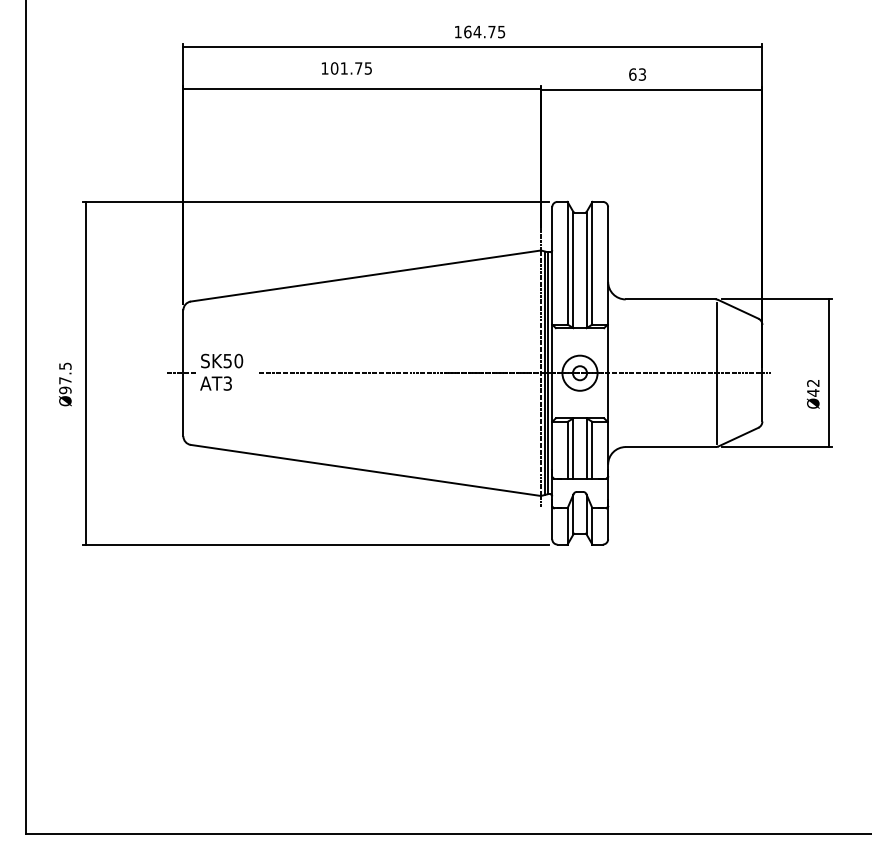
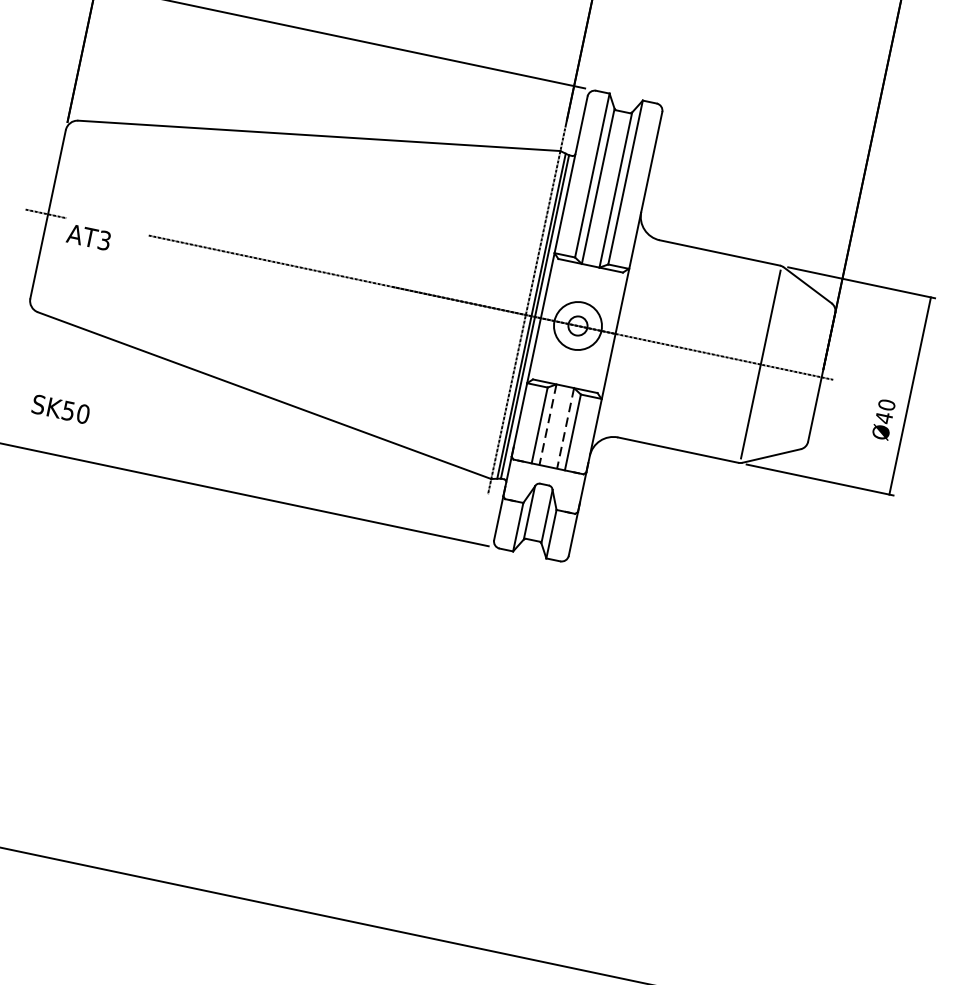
text: (222, 360) -> (61, 408), moved
text: (813, 382) -> (887, 404), Ø42 -> Ø40
line: (573, 449) -> (547, 426), solid -> dashed
line: (586, 449) -> (565, 429), solid -> dashed

